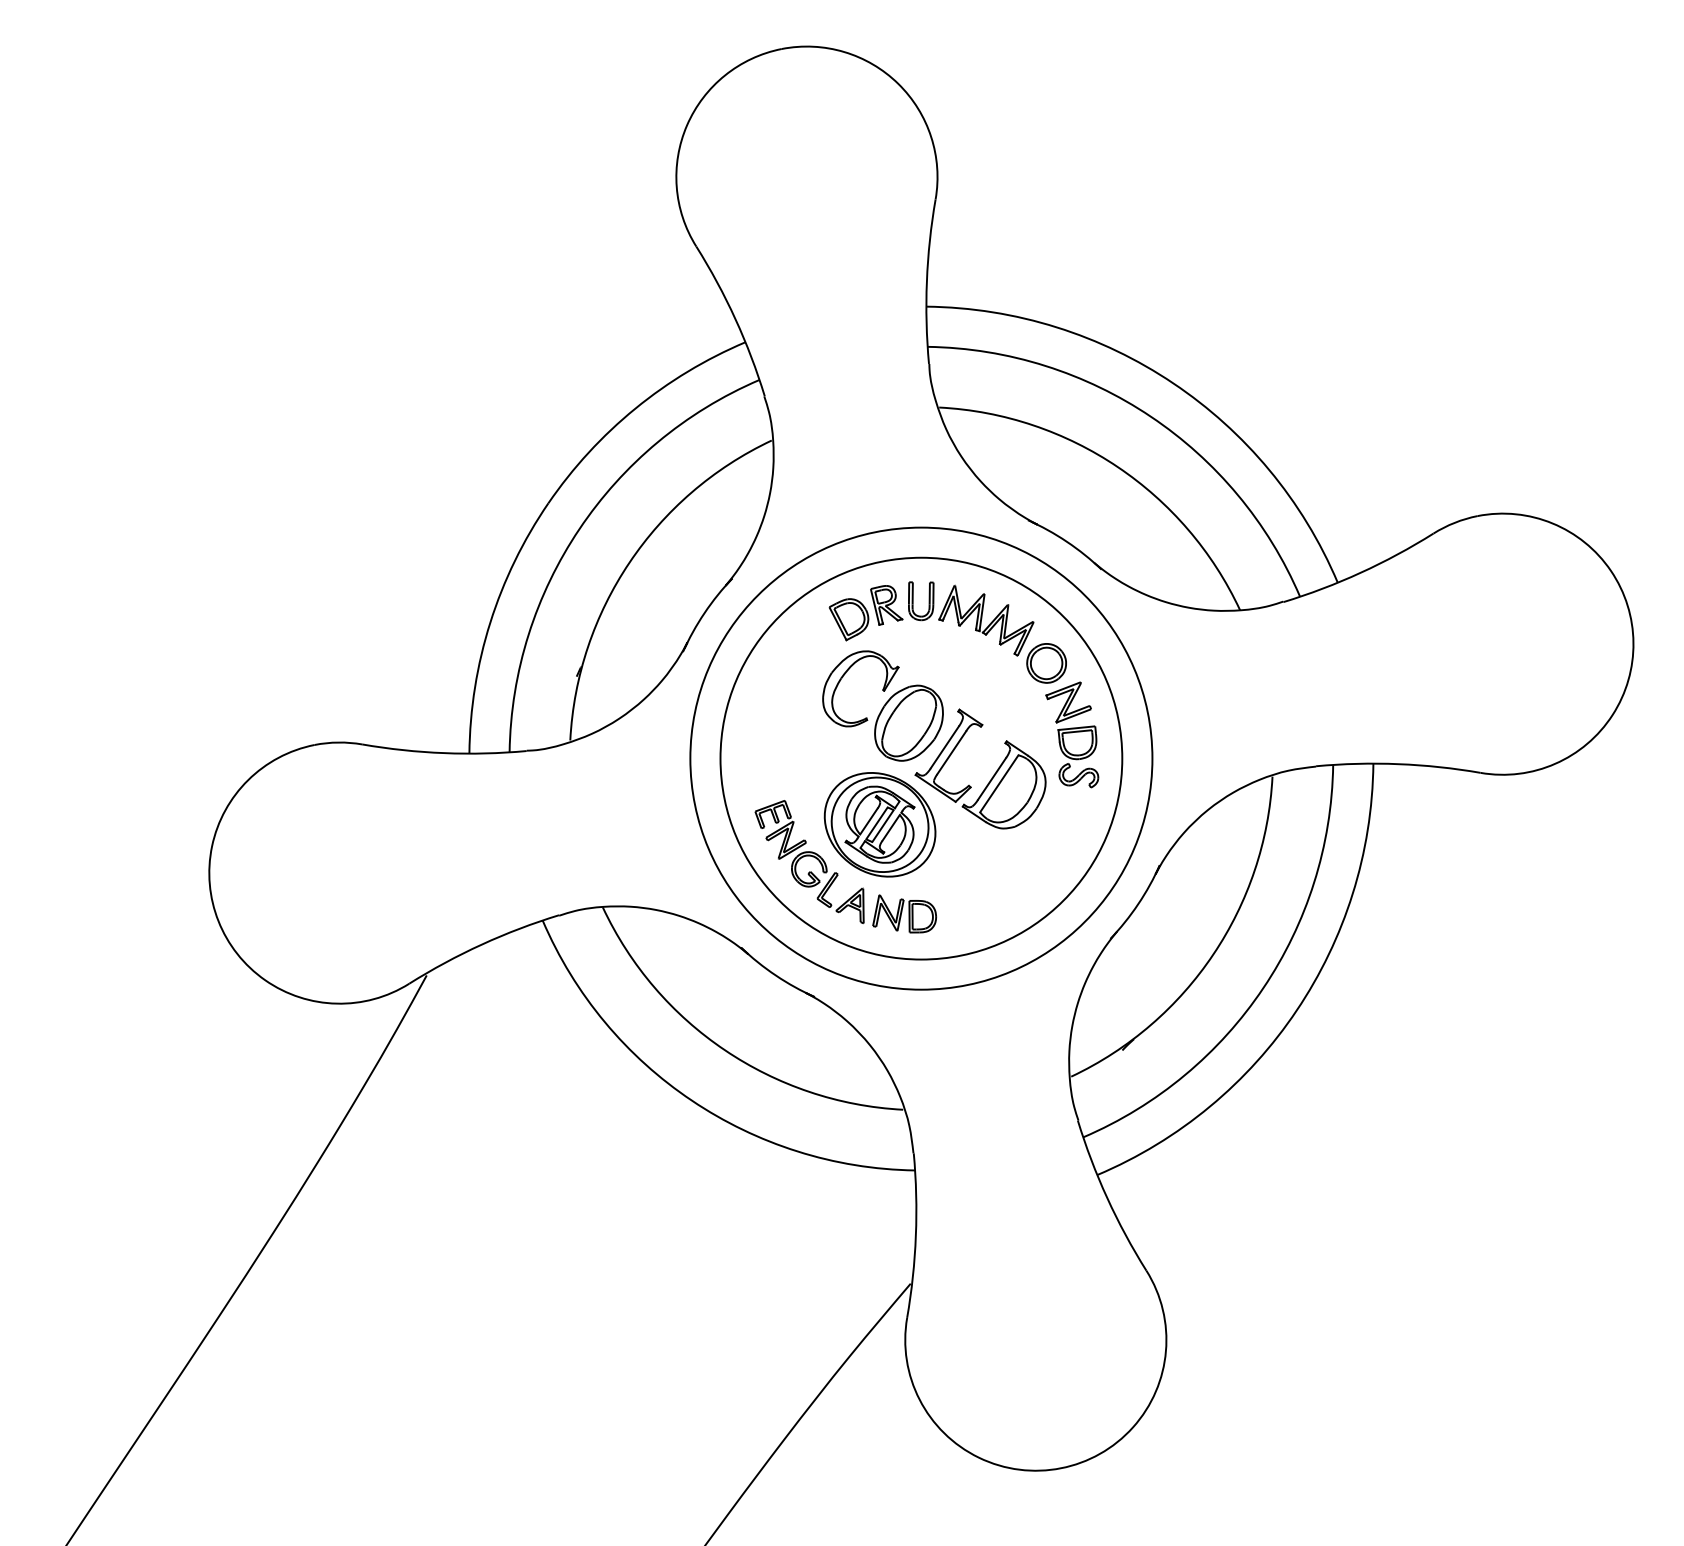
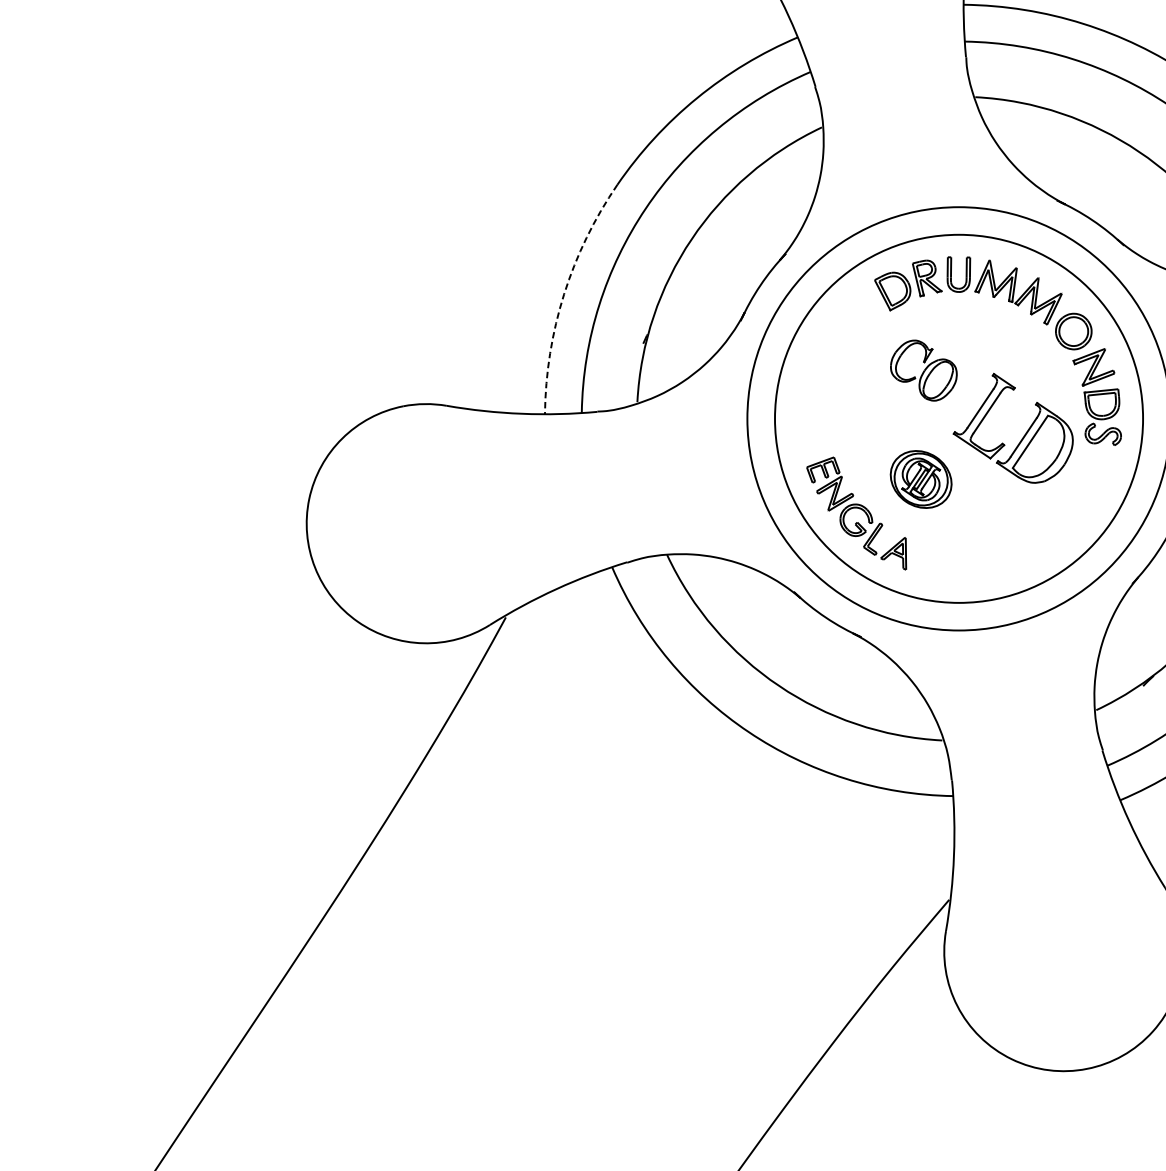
arc: (490, 622) -> (564, 294), solid -> dashed
part: (882, 705) -> (923, 370), size x0.6
part: (879, 824) -> (920, 479), size x0.6
part: (904, 913) -> (943, 560), removed

